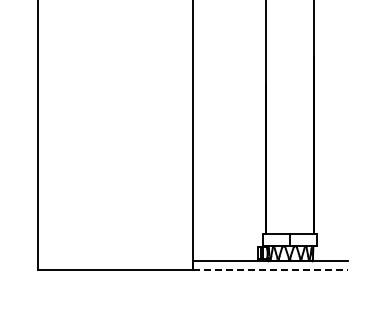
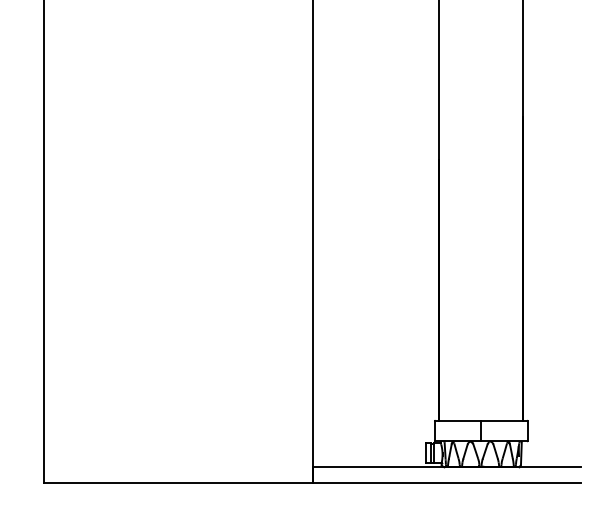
line: (270, 270) -> (447, 483), dashed -> solid

